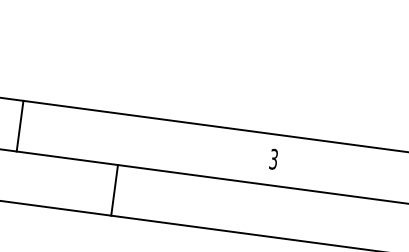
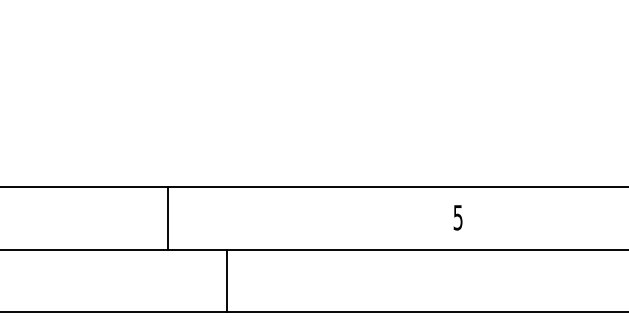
line: (20, 126) -> (167, 218), moved
text: (274, 158) -> (458, 216), 3 -> 5
line: (114, 190) -> (227, 280), moved

